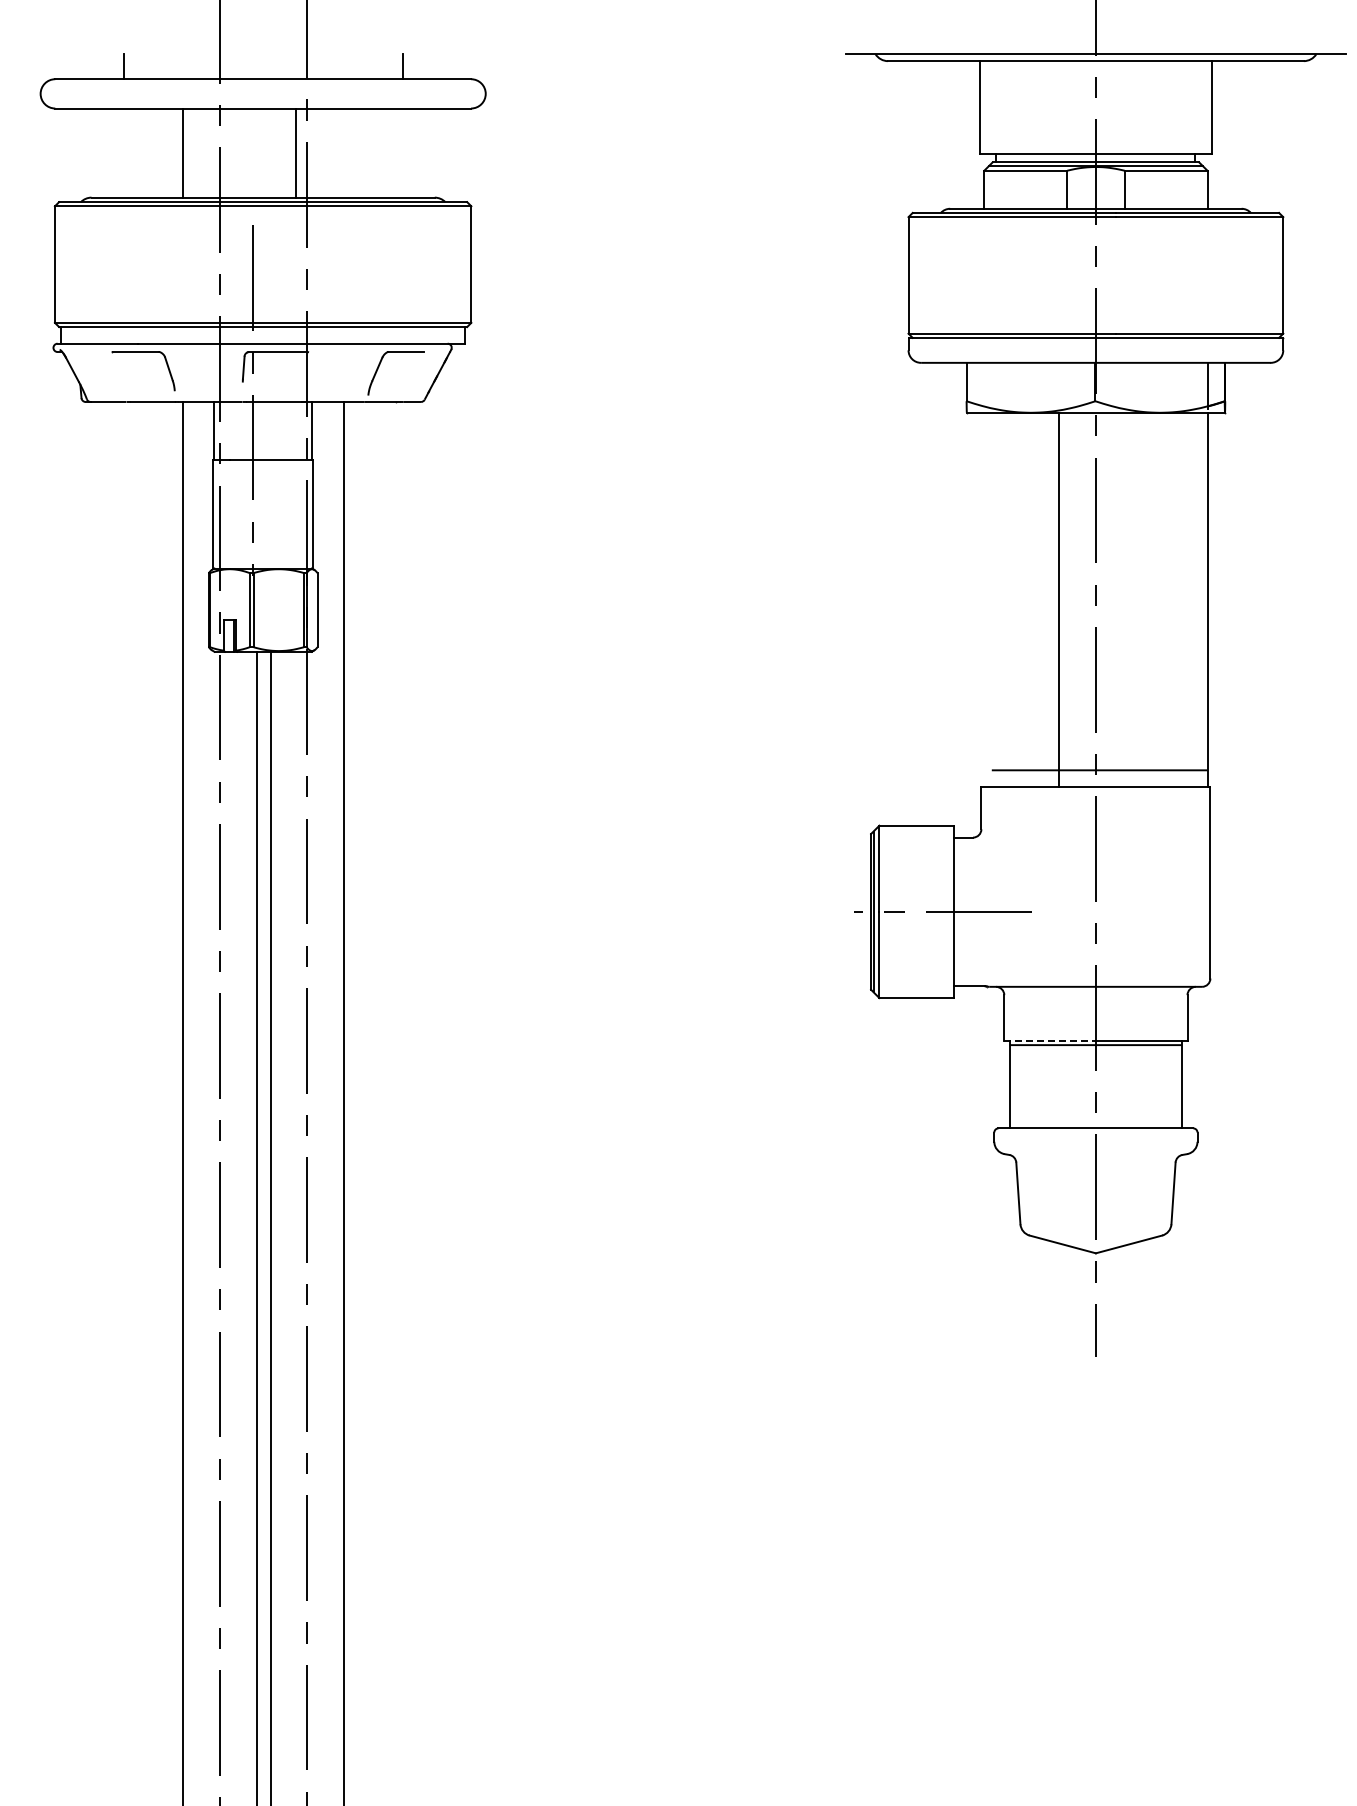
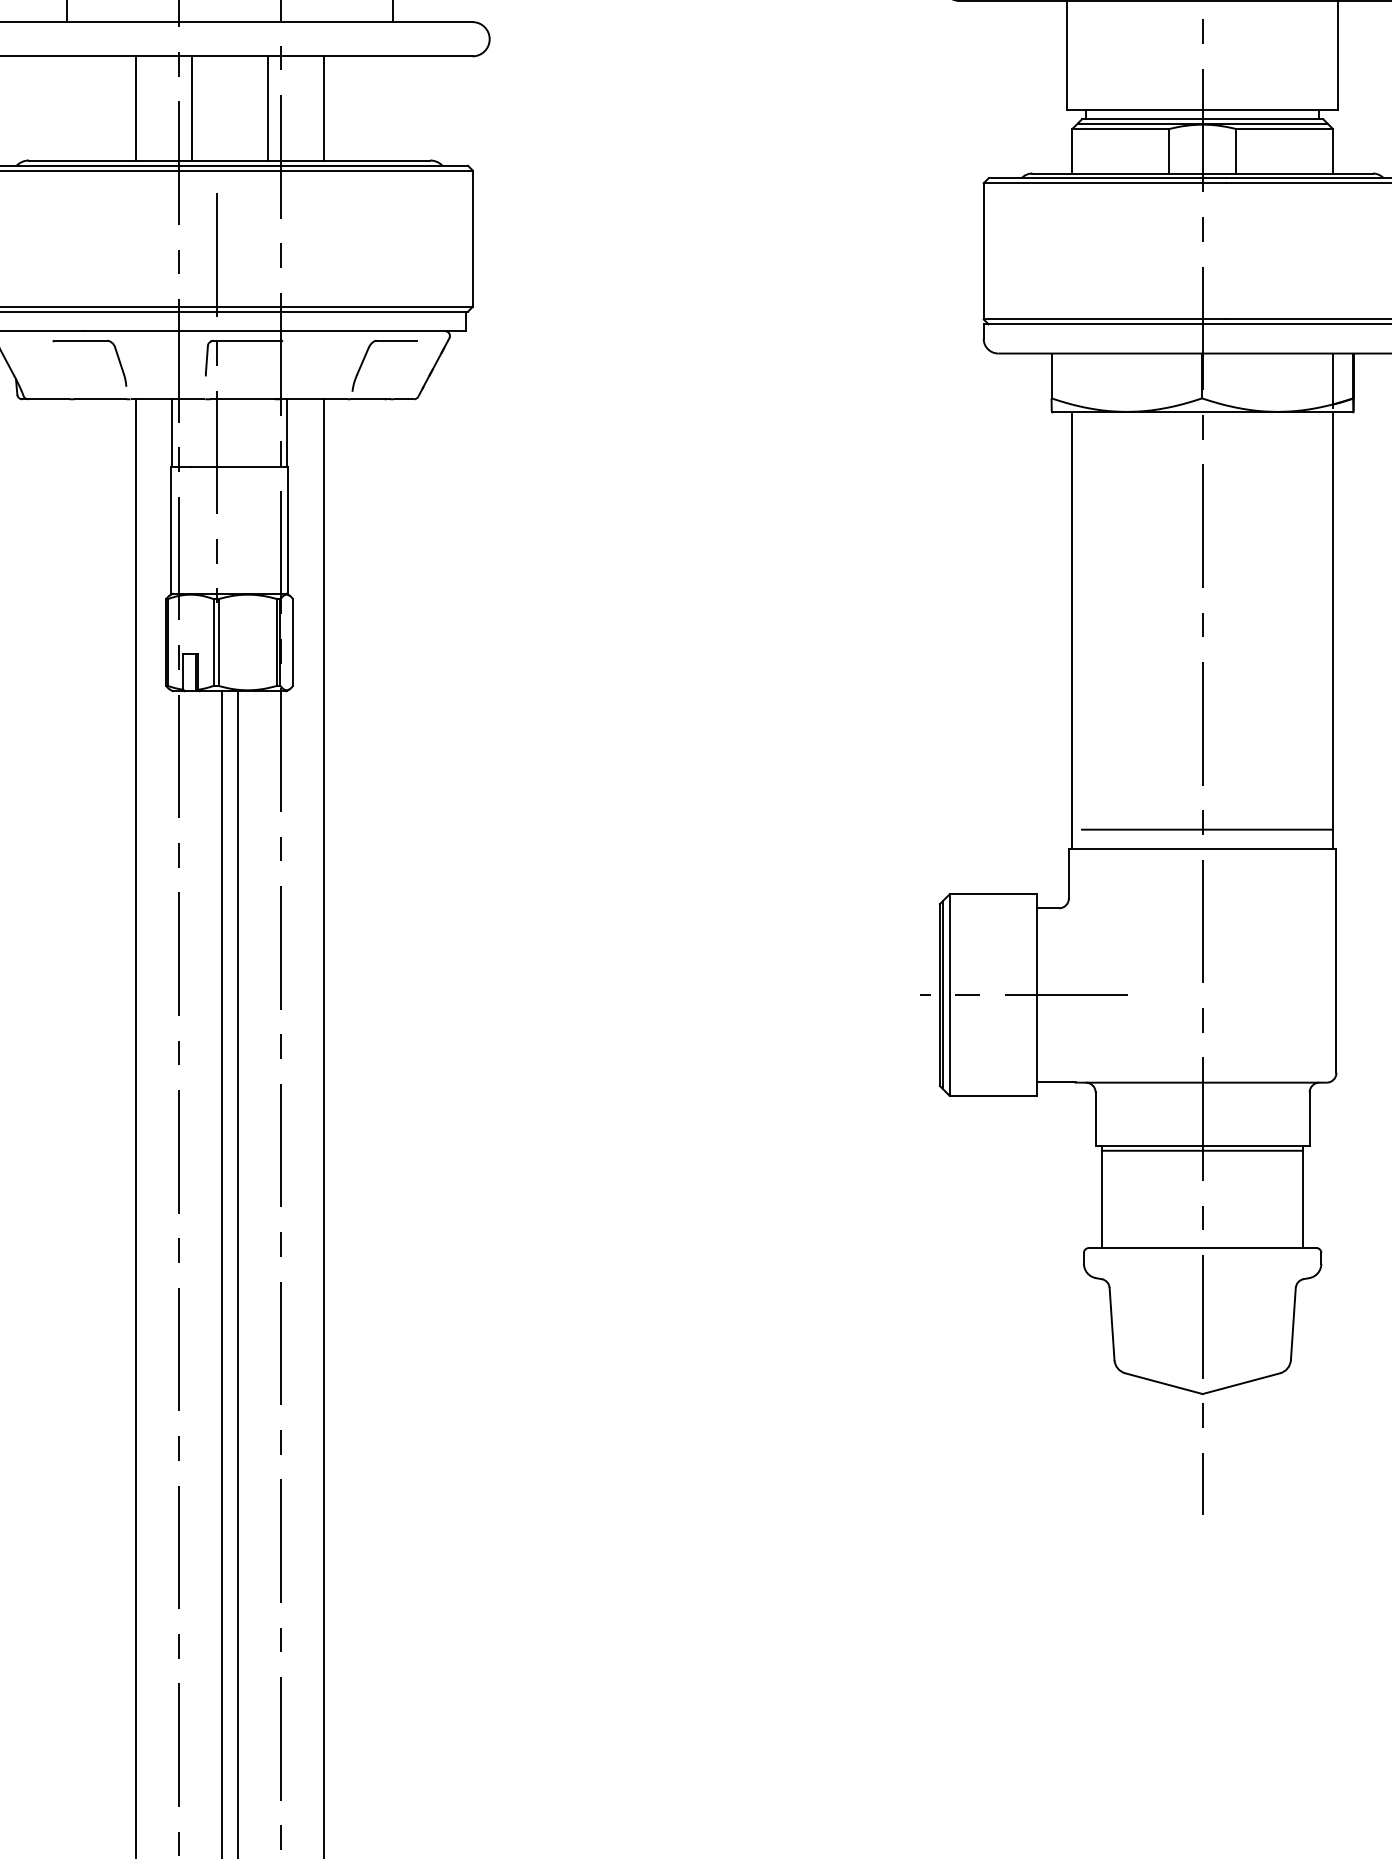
line: (230, 152) -> (191, 107), added
line: (343, 152) -> (323, 107), added
line: (1059, 599) -> (1072, 630), moved
line: (1050, 1040) -> (1149, 1145), dashed -> solid

